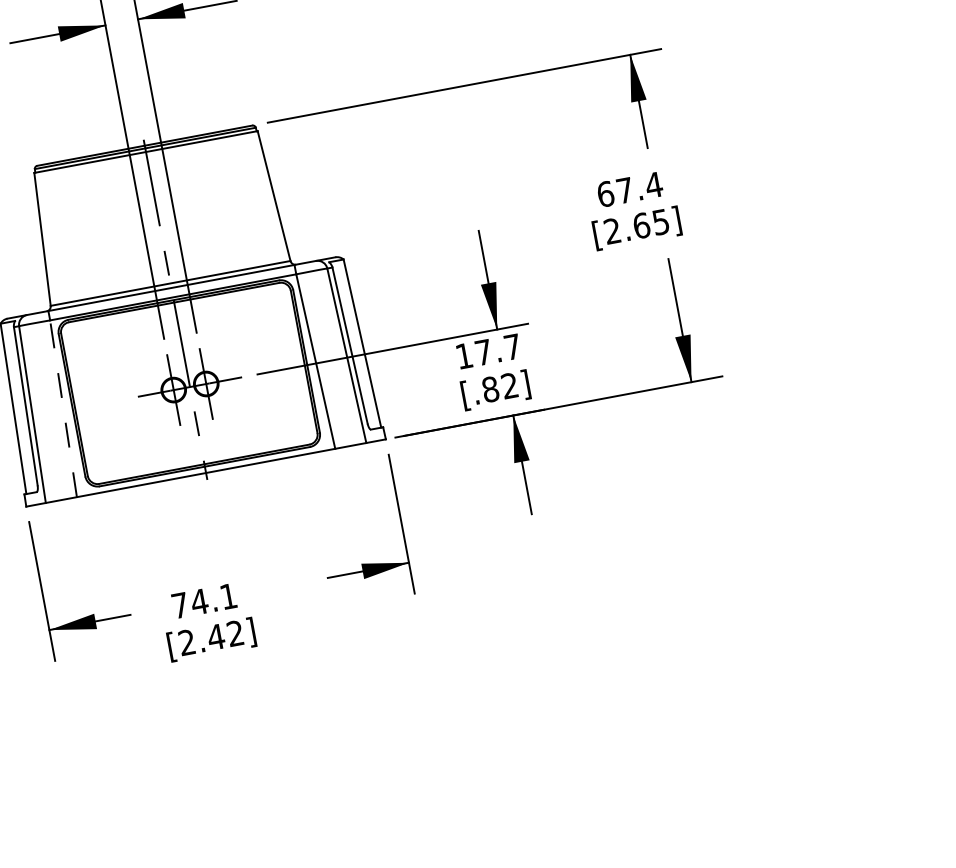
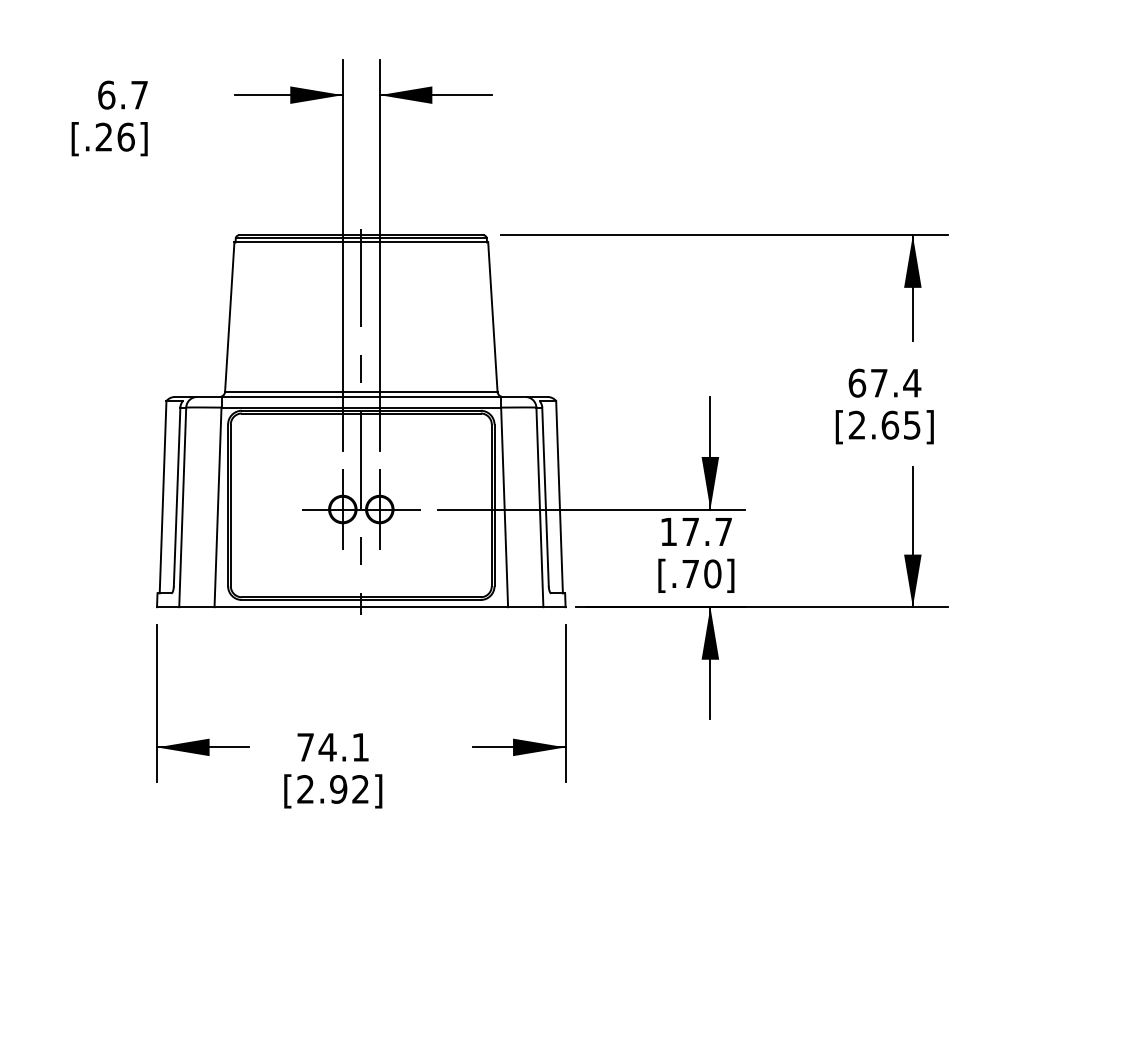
text: (499, 387) -> (701, 573), [.82] -> [.70]
line: (63, 408) -> (218, 507), dashed -> solid
text: (216, 637) -> (338, 789), [2.42] -> [2.92]

